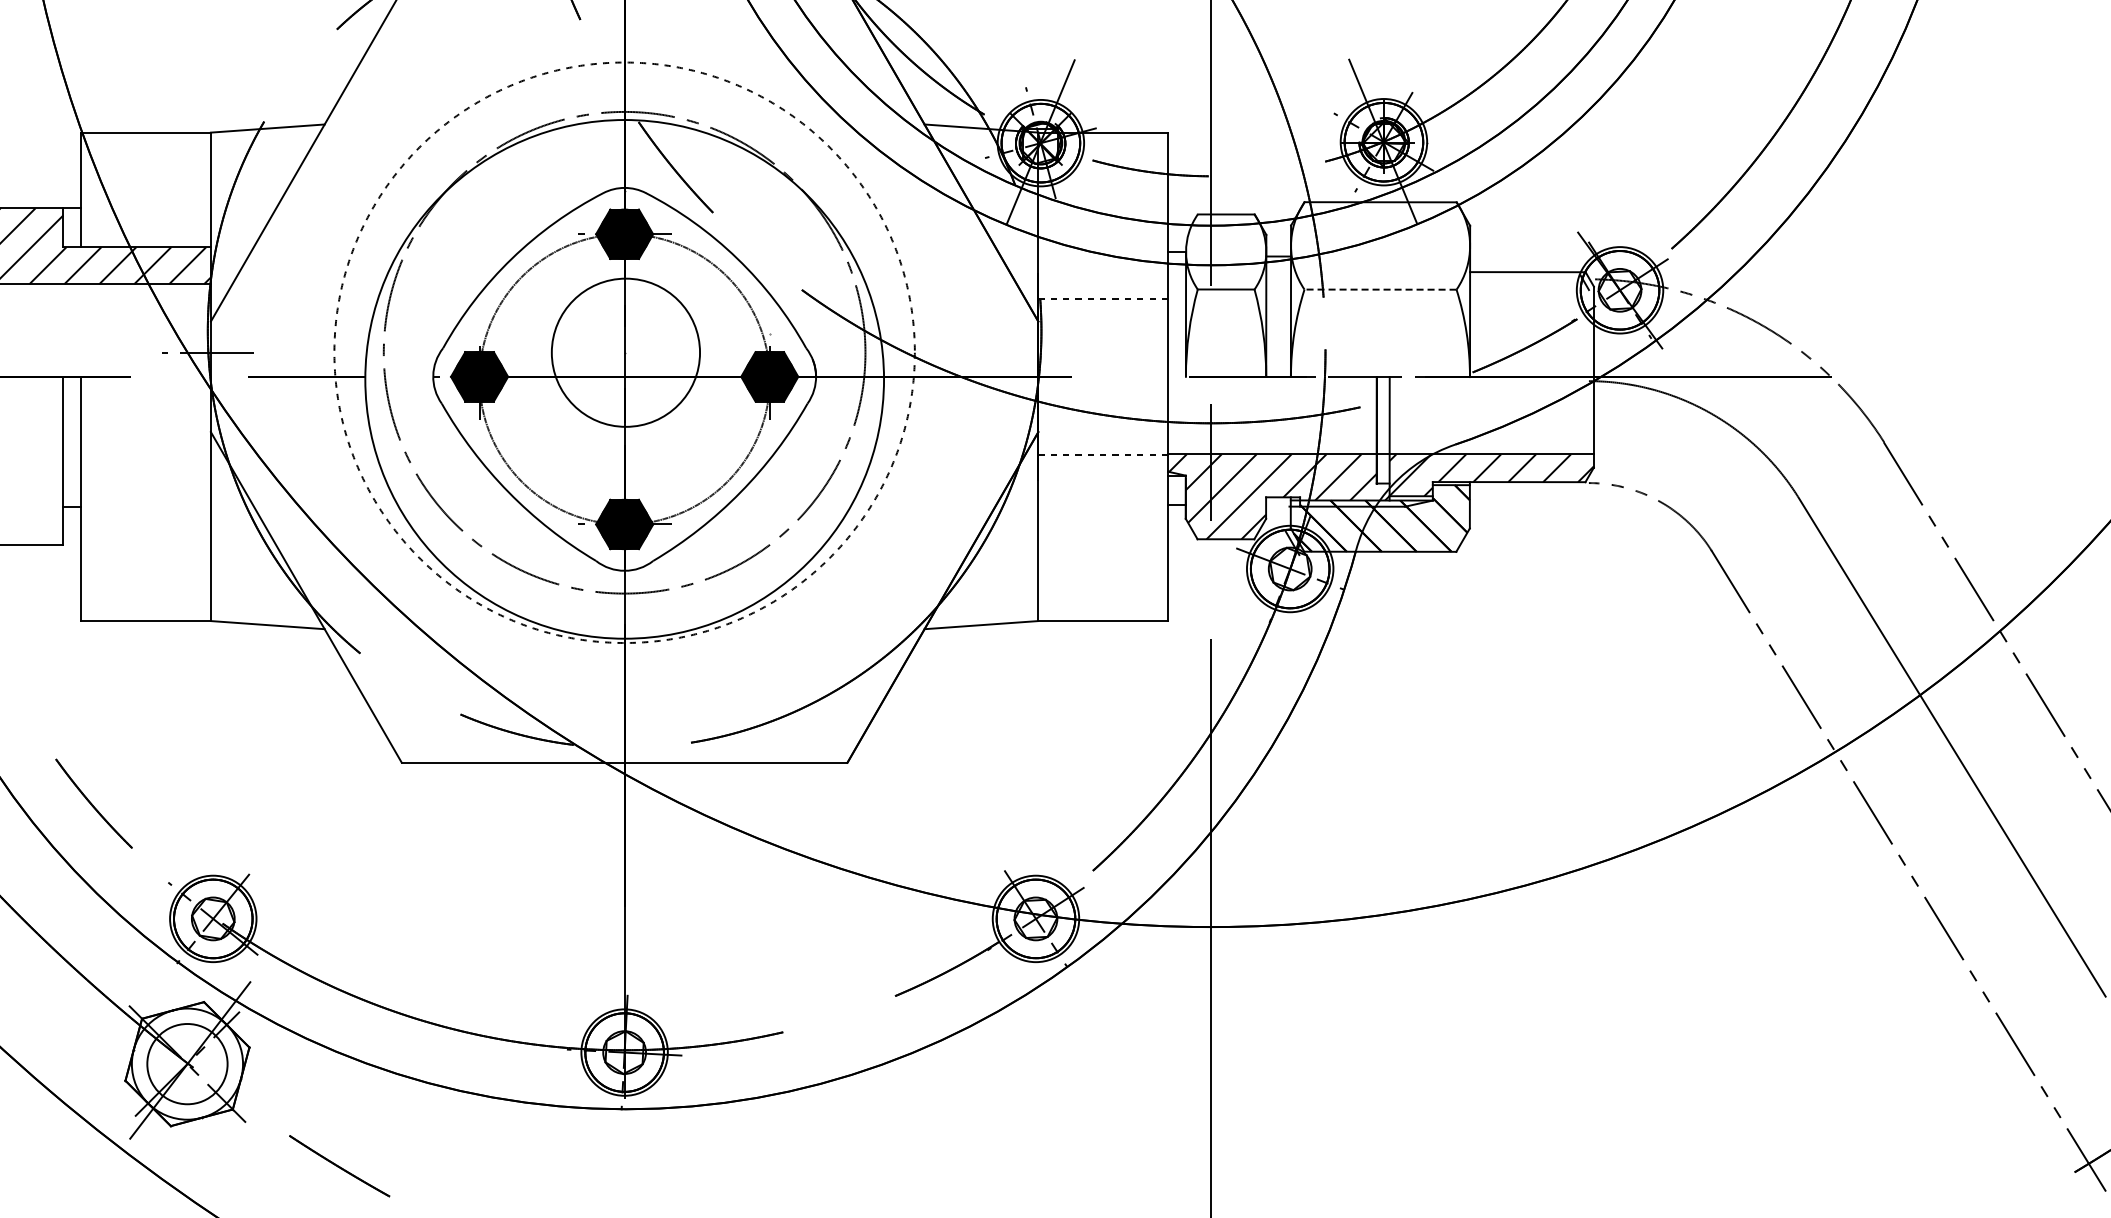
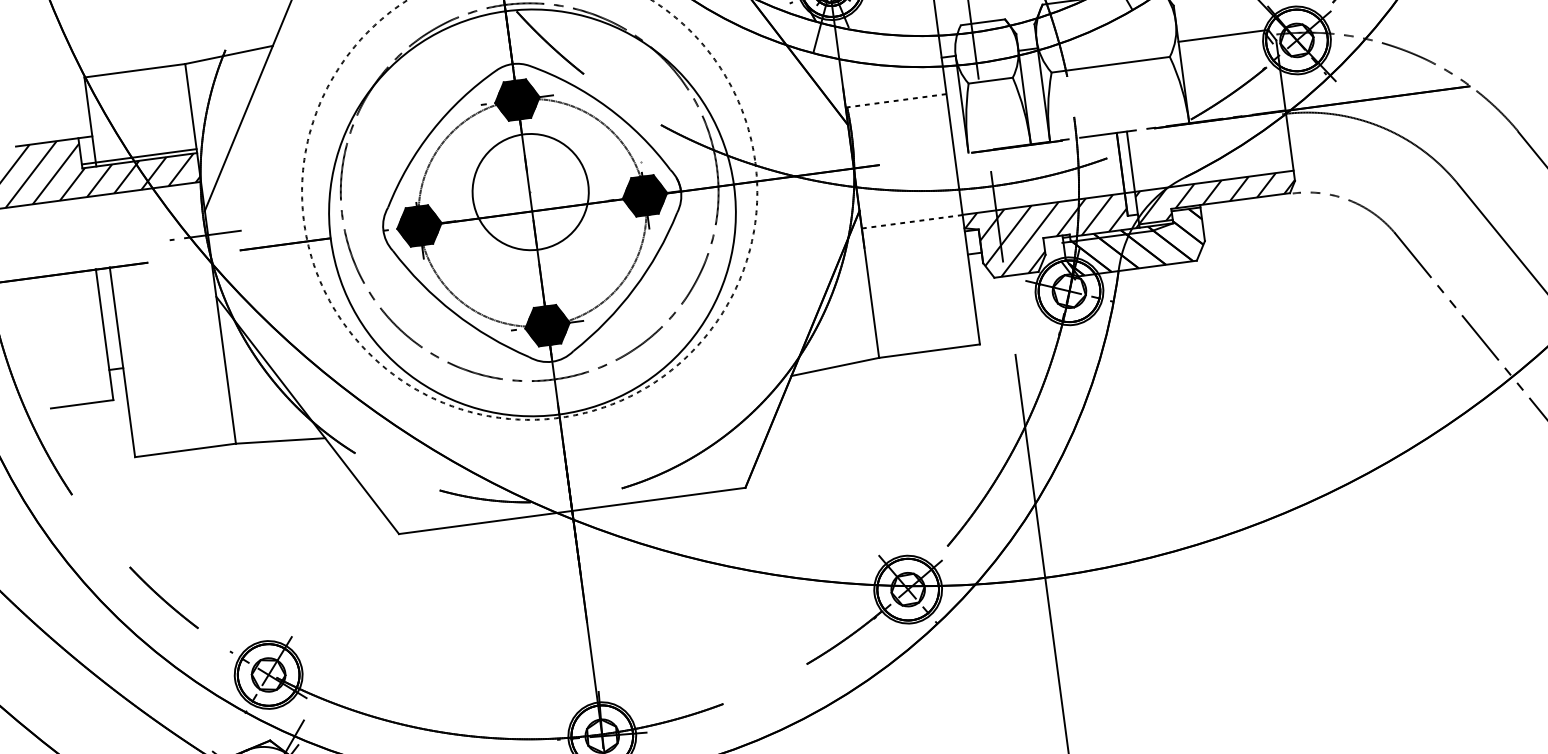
line: (136, 242) -> (138, 157), added
line: (1380, 289) -> (1110, 64), dashed -> solid

